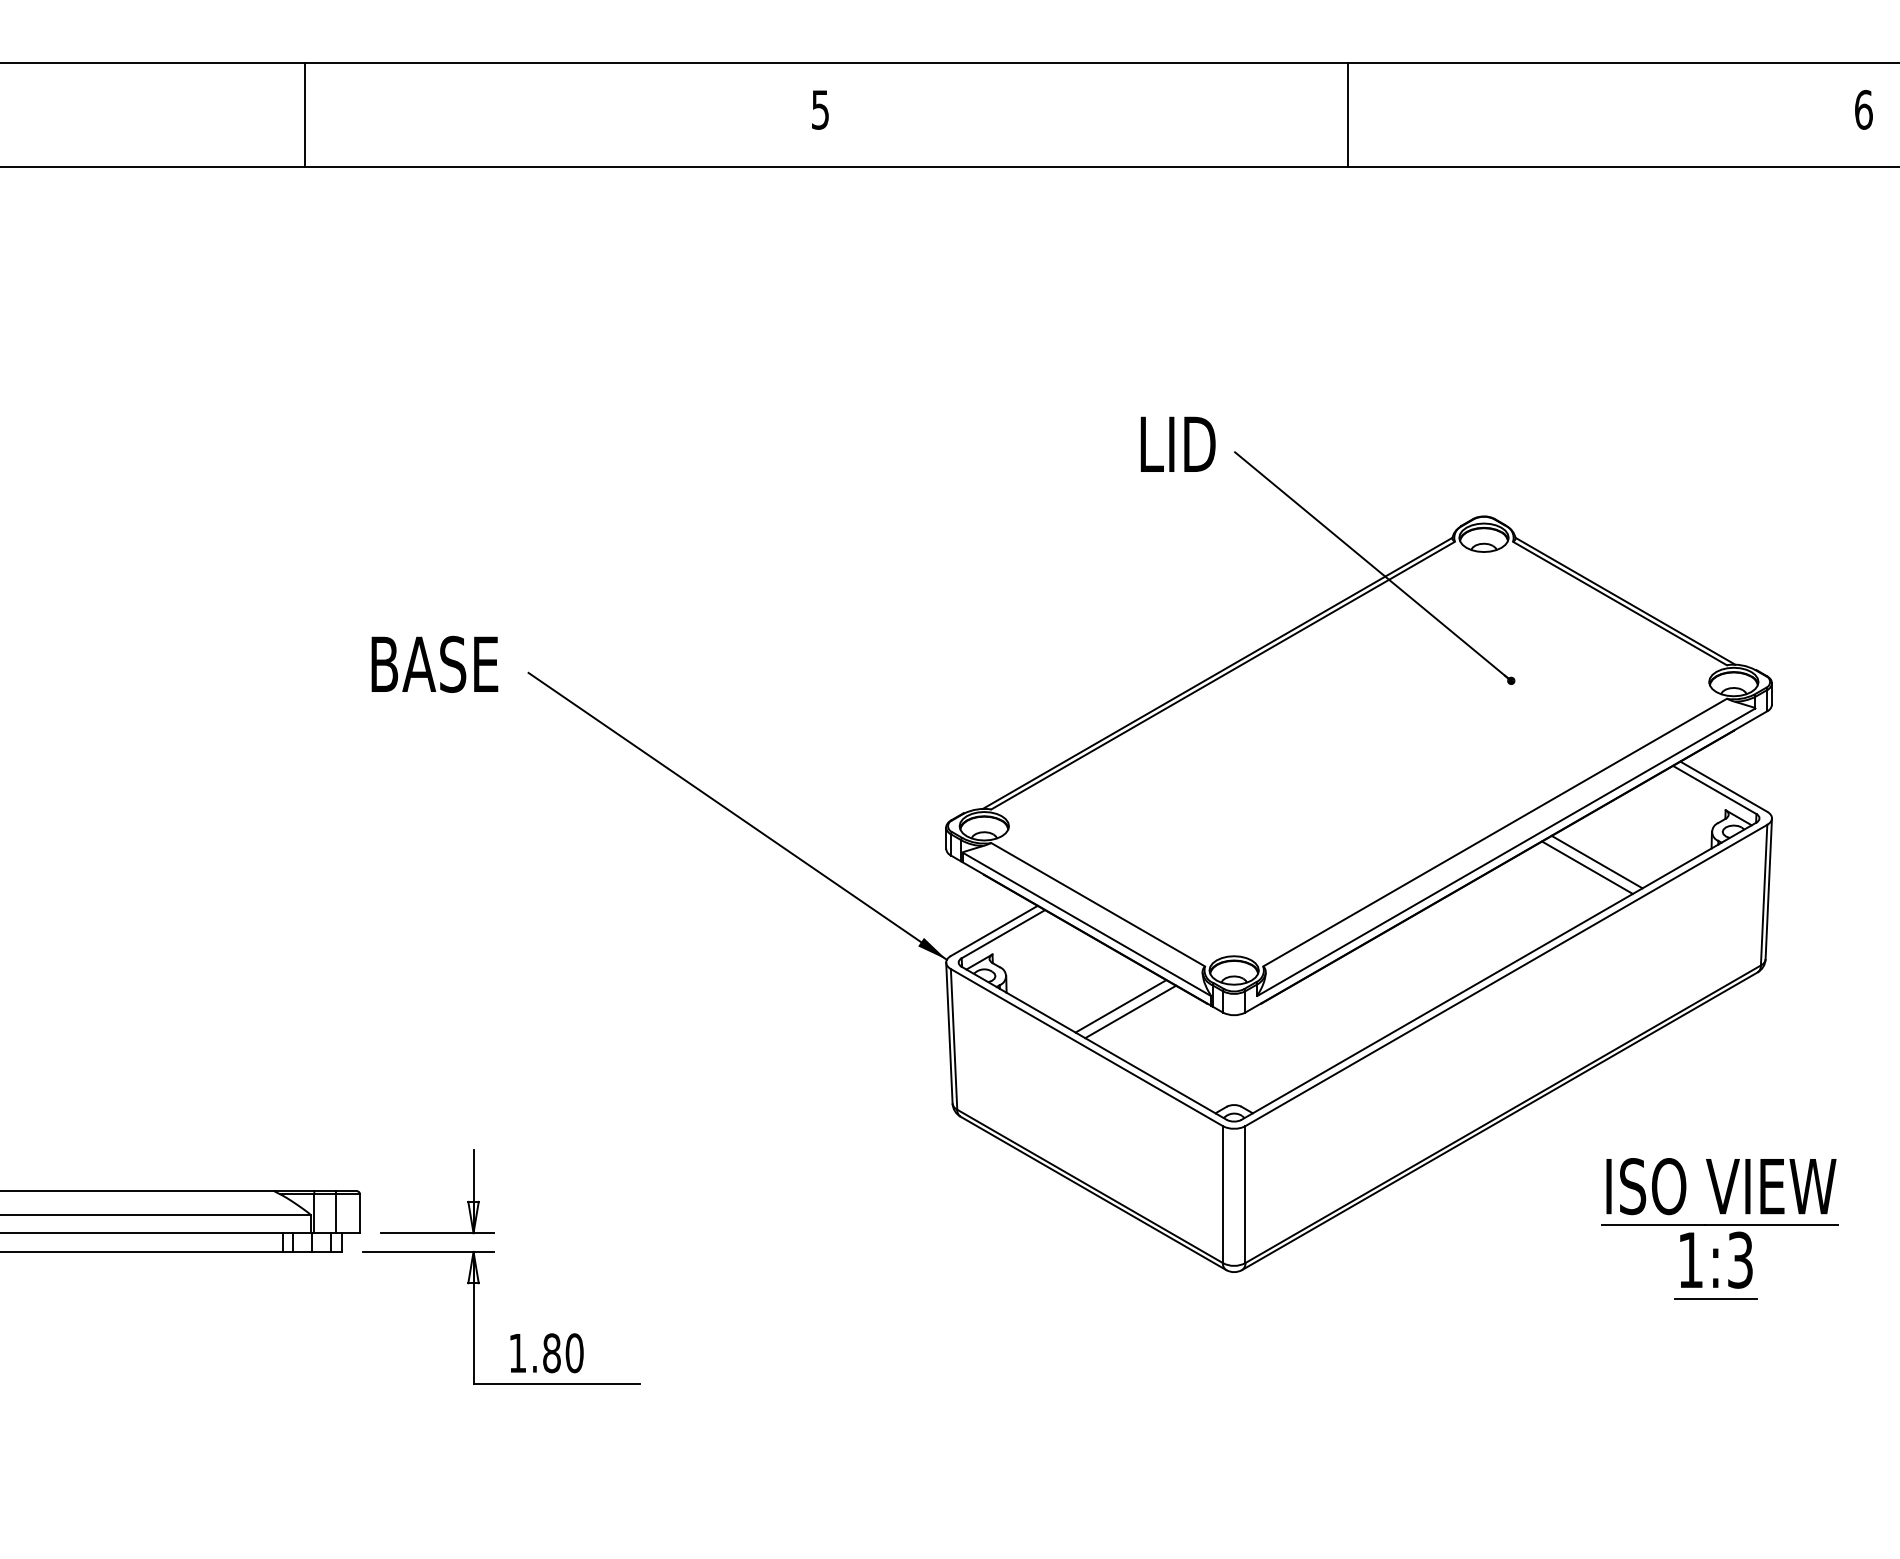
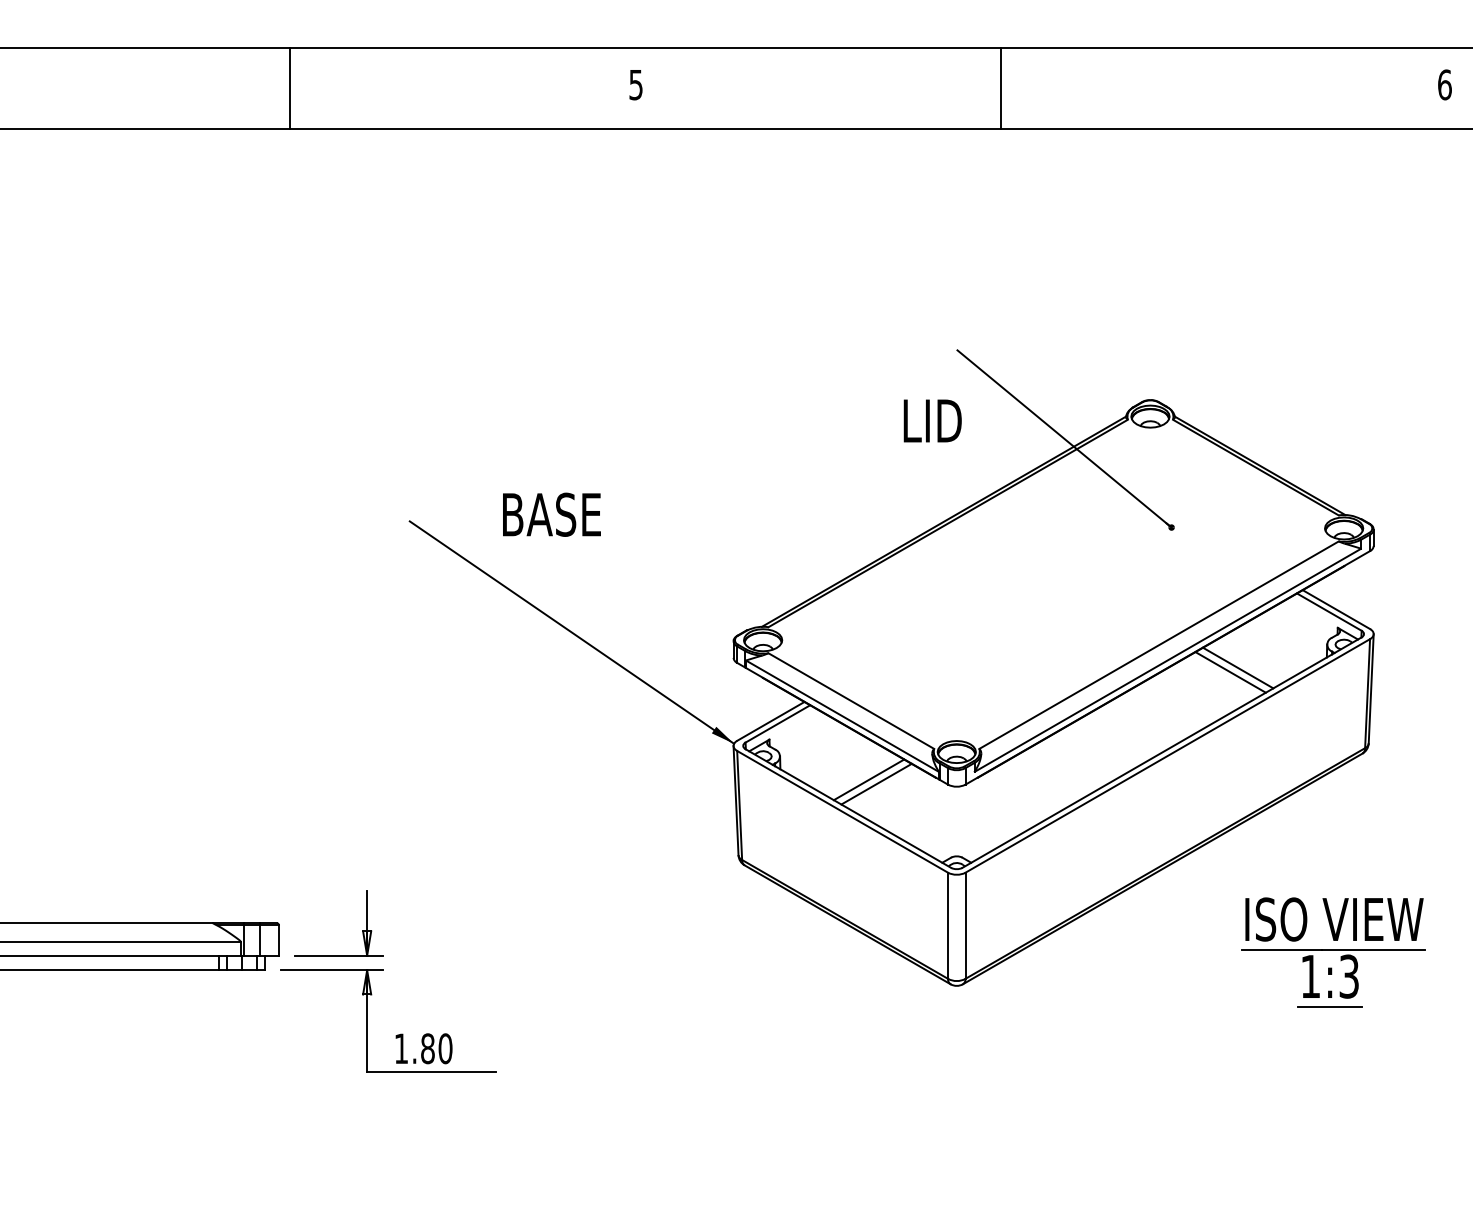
line: (304, 114) -> (289, 88), moved
line: (1348, 114) -> (1001, 88), moved
text: (1177, 443) -> (932, 420), moved
text: (434, 663) -> (551, 514), moved

